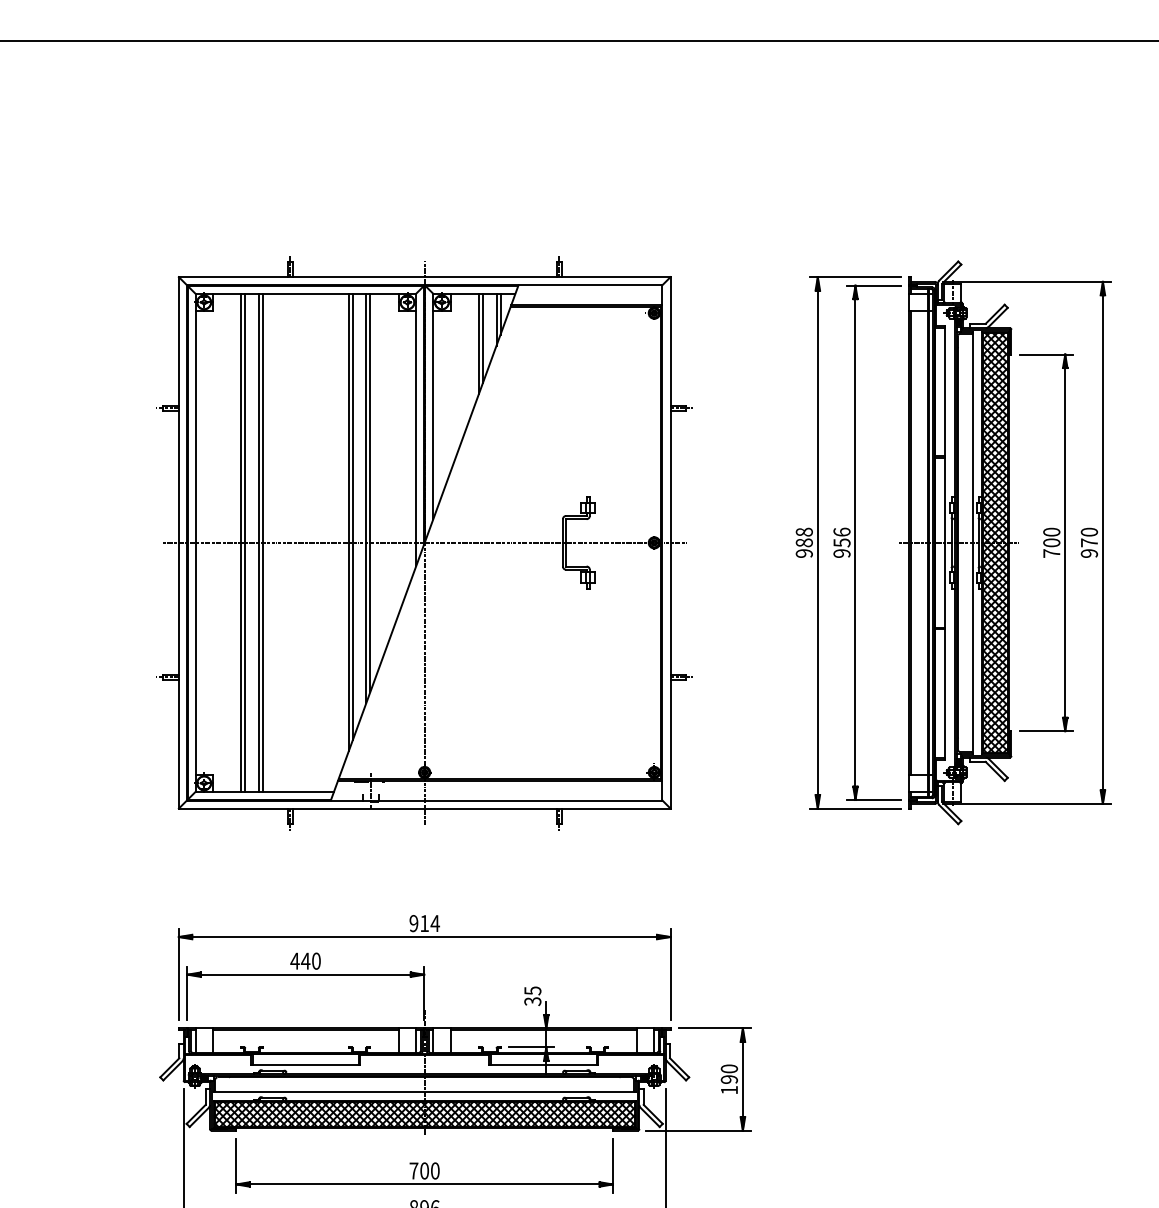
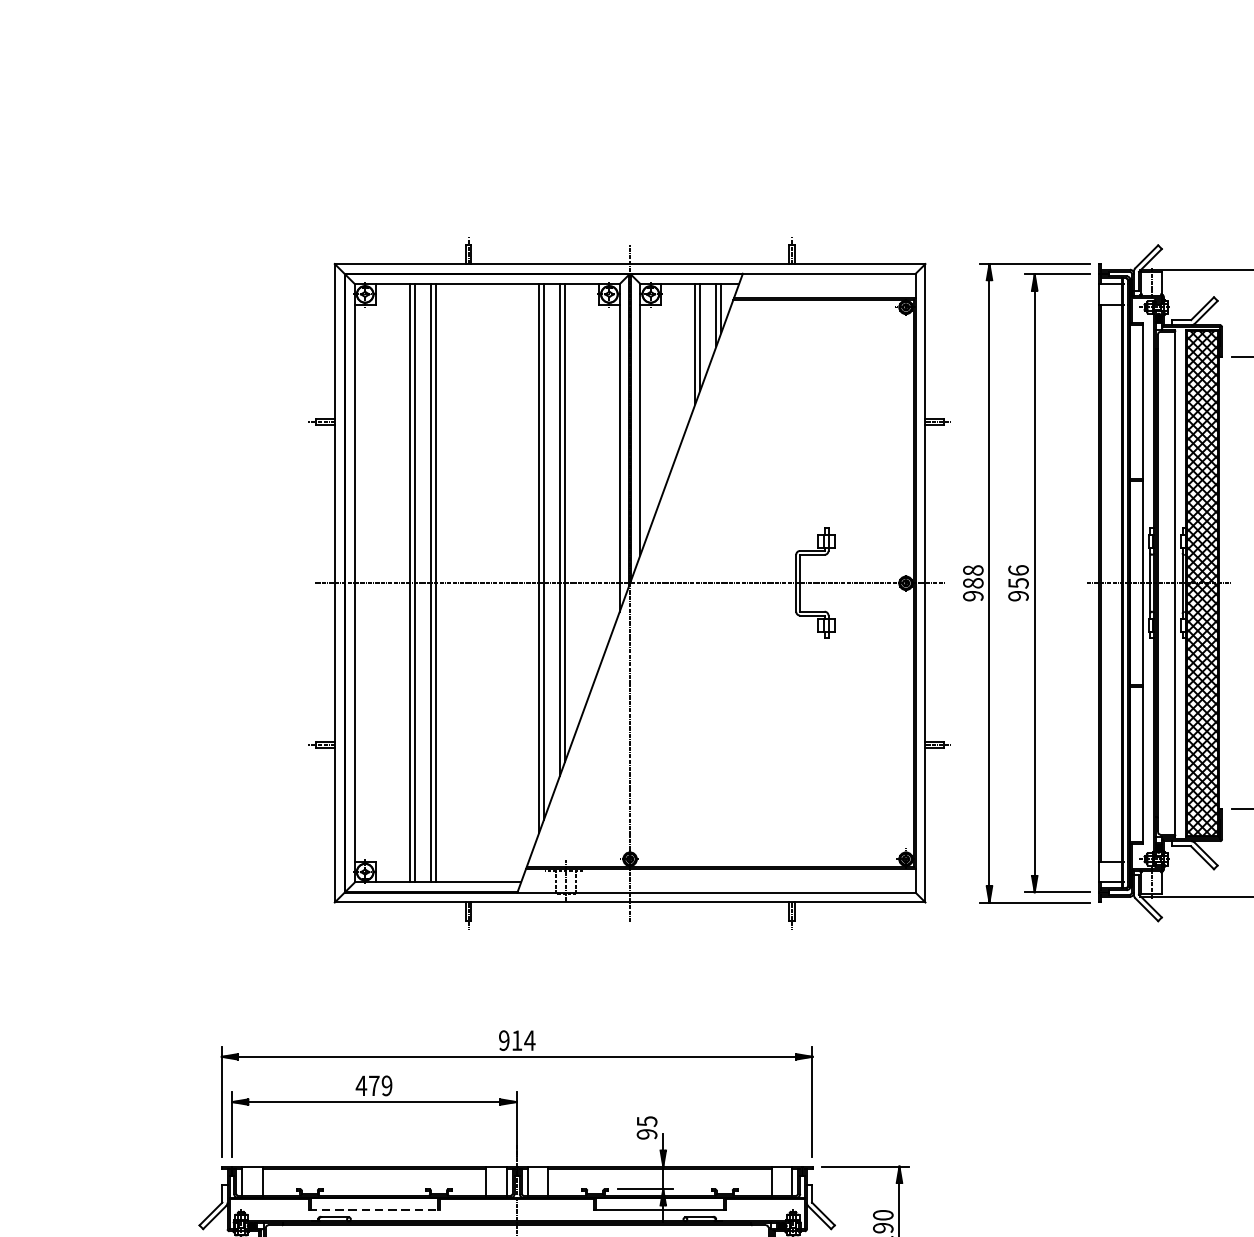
part: (424, 543) -> (629, 584), moved
text: (310, 960) -> (379, 1085), 440 -> 479
text: (532, 1001) -> (646, 1134), 35 -> 95
line: (305, 1064) -> (373, 1209), solid -> dashed

